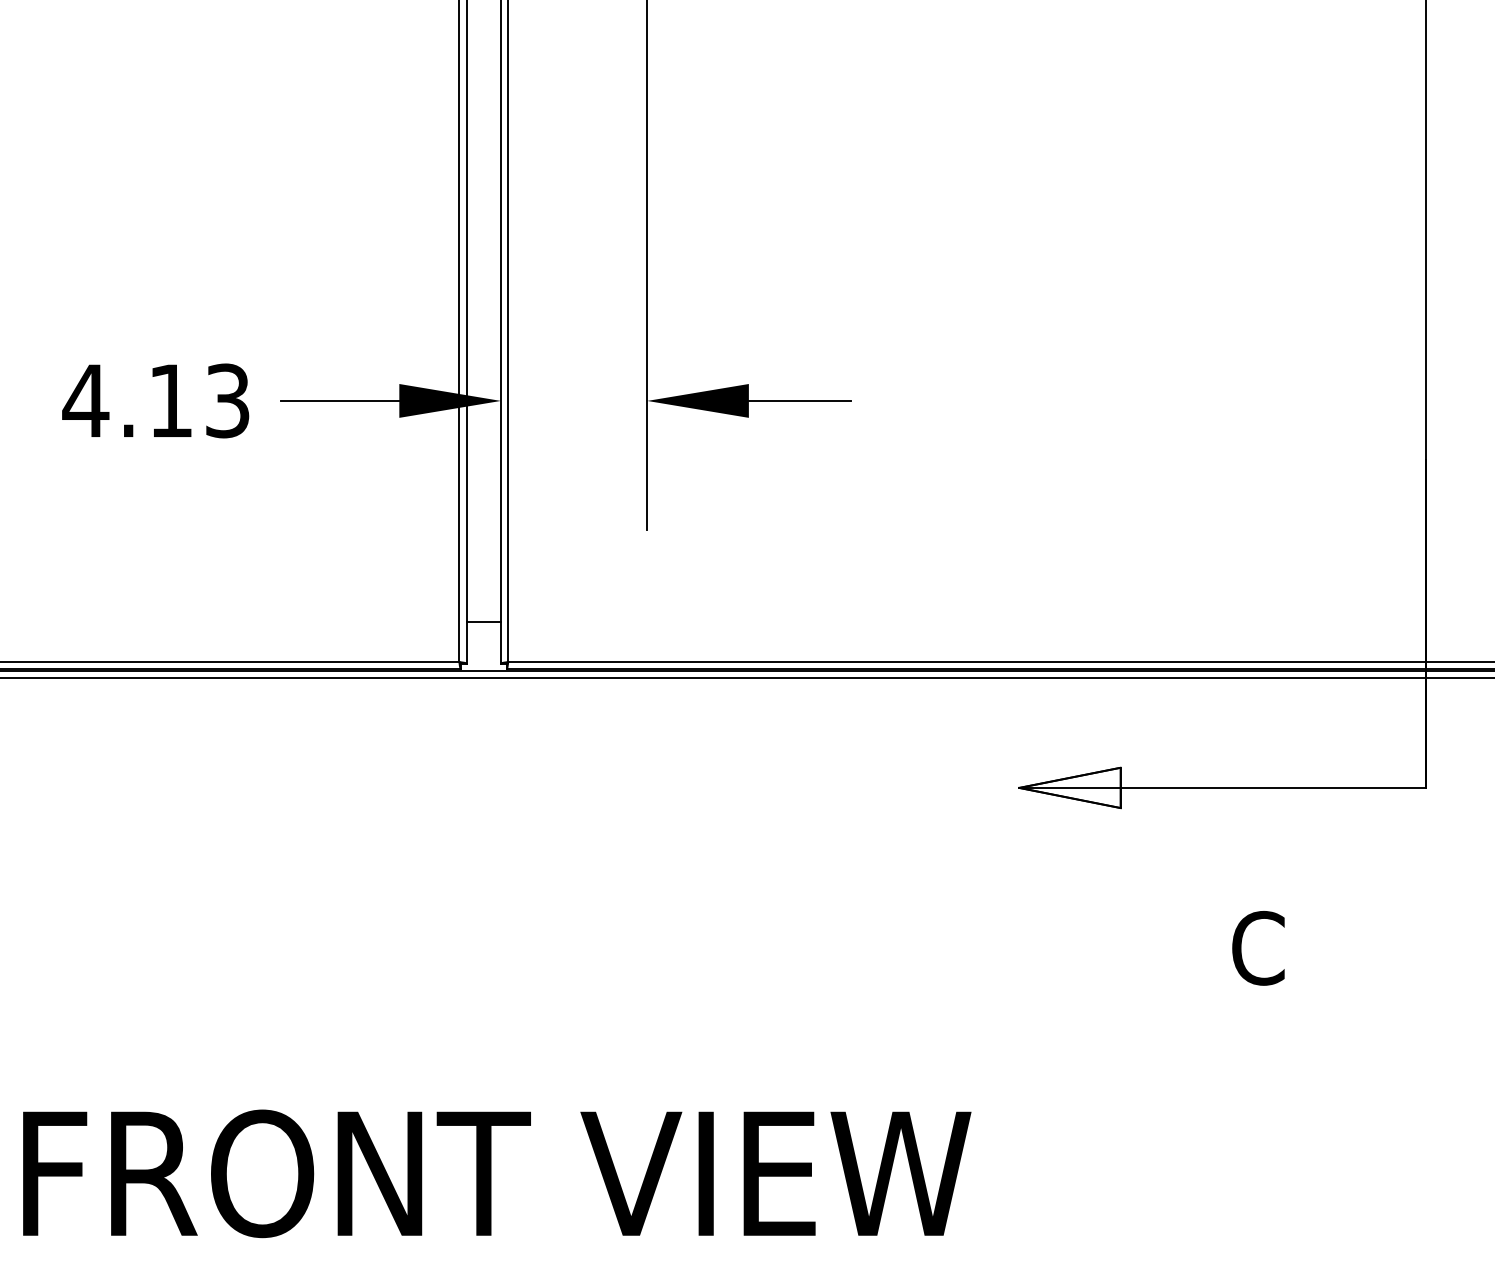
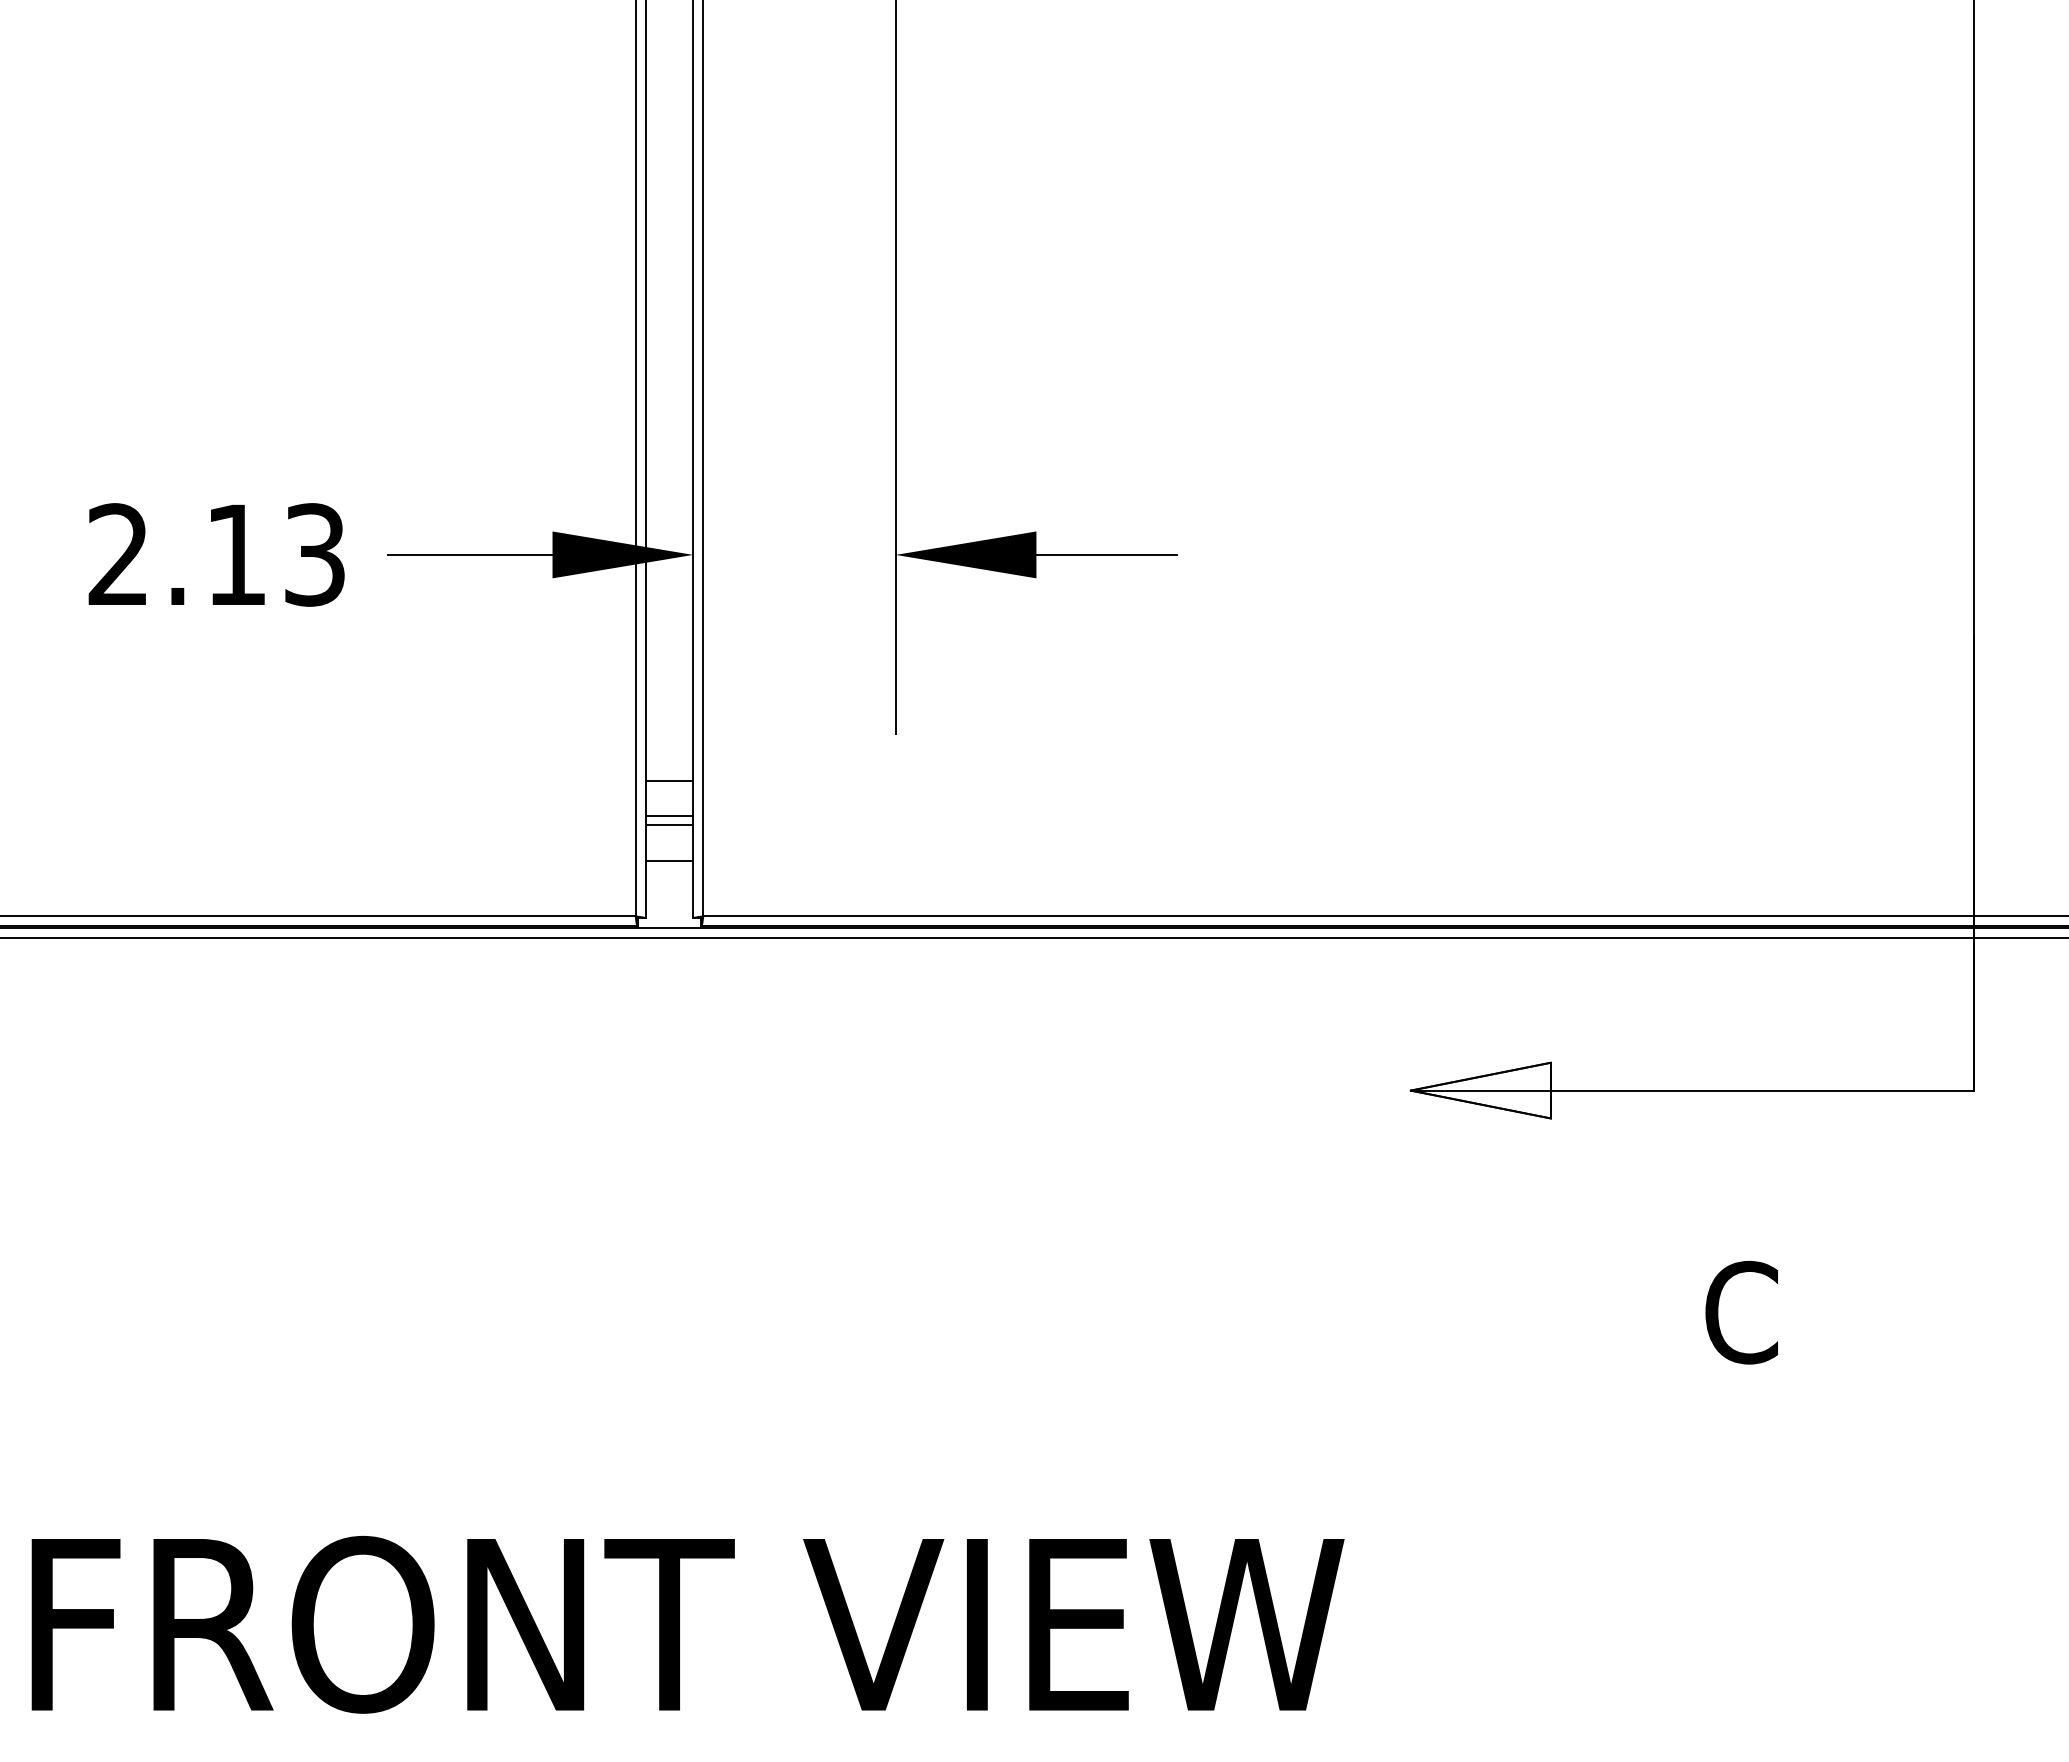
text: (85, 399) -> (118, 553), 4.13 -> 2.13
line: (483, 563) -> (669, 780), added
line: (483, 589) -> (669, 816), added
line: (483, 596) -> (669, 825), added

